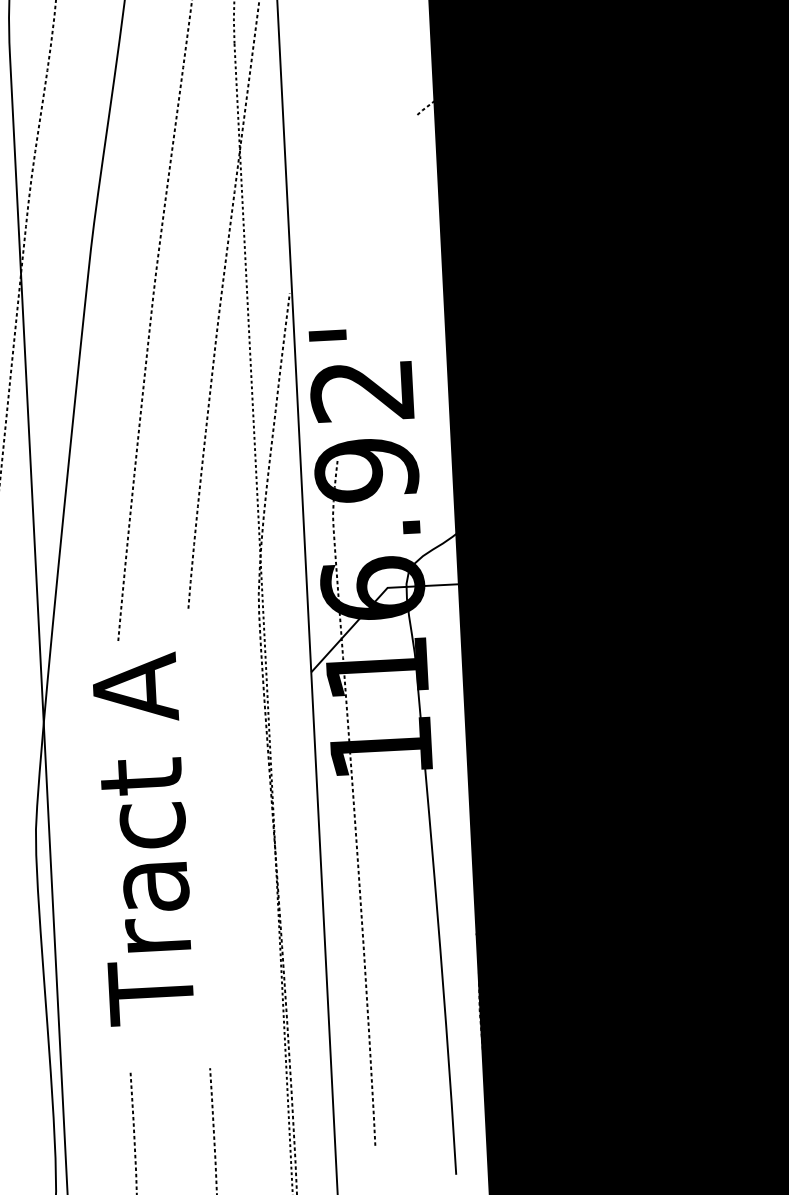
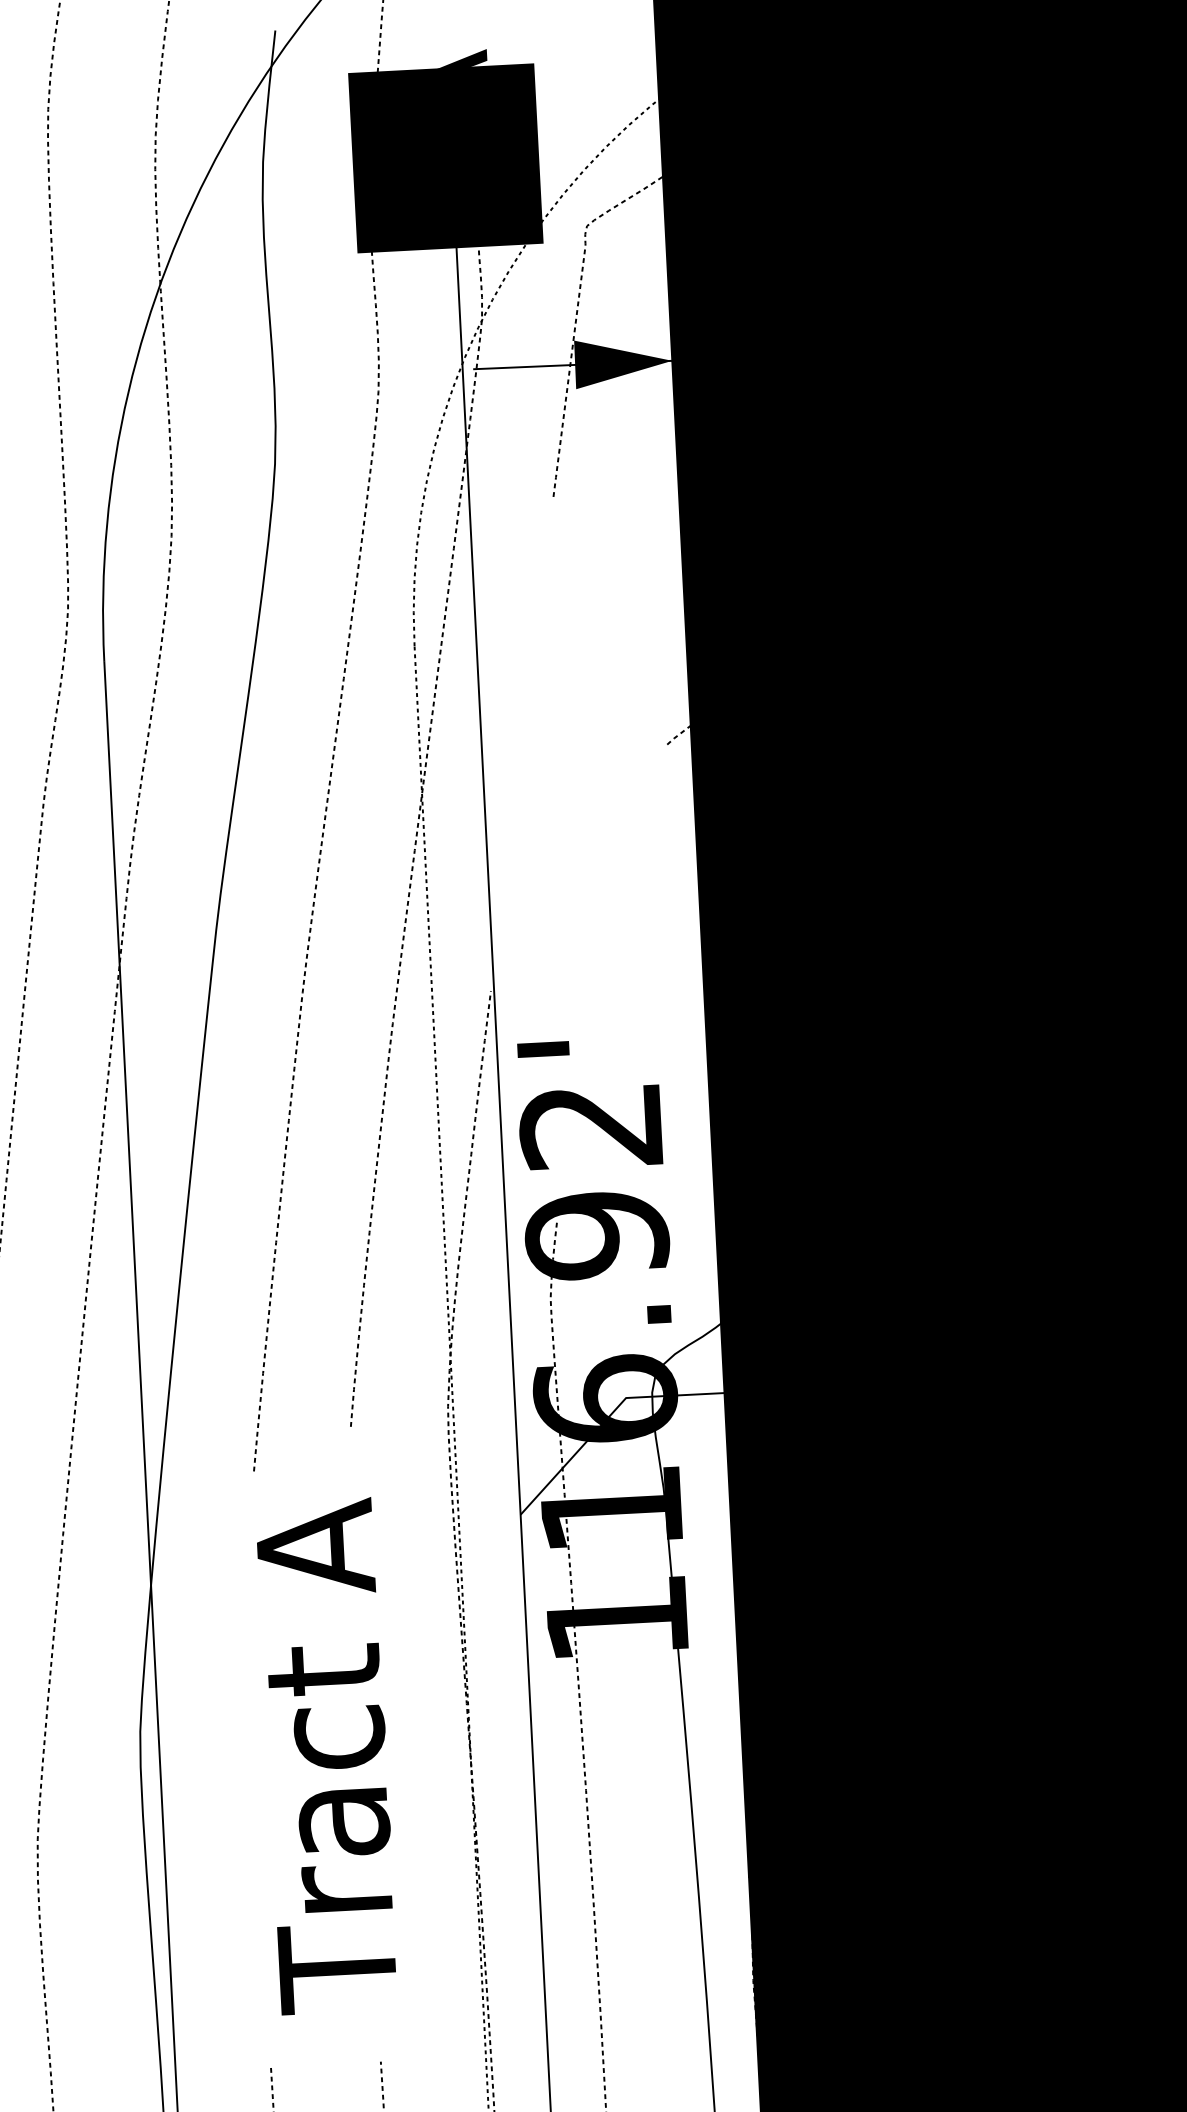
text: (143, 839) -> (326, 1756), moved

